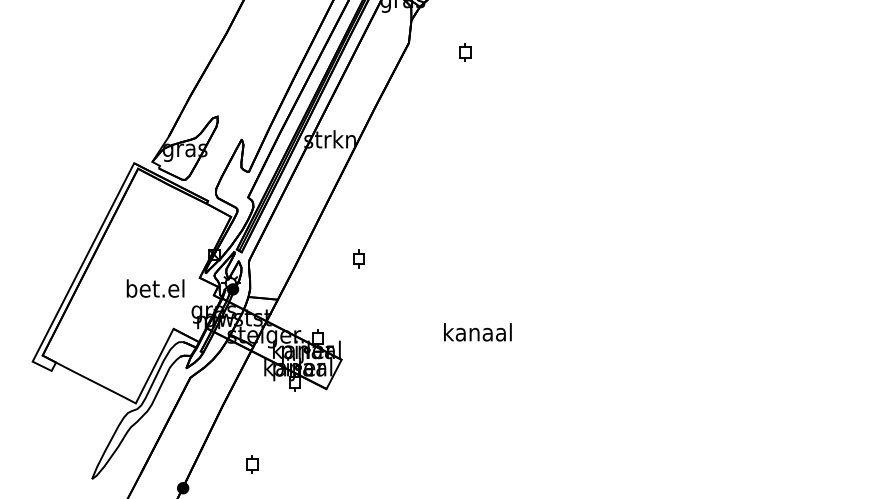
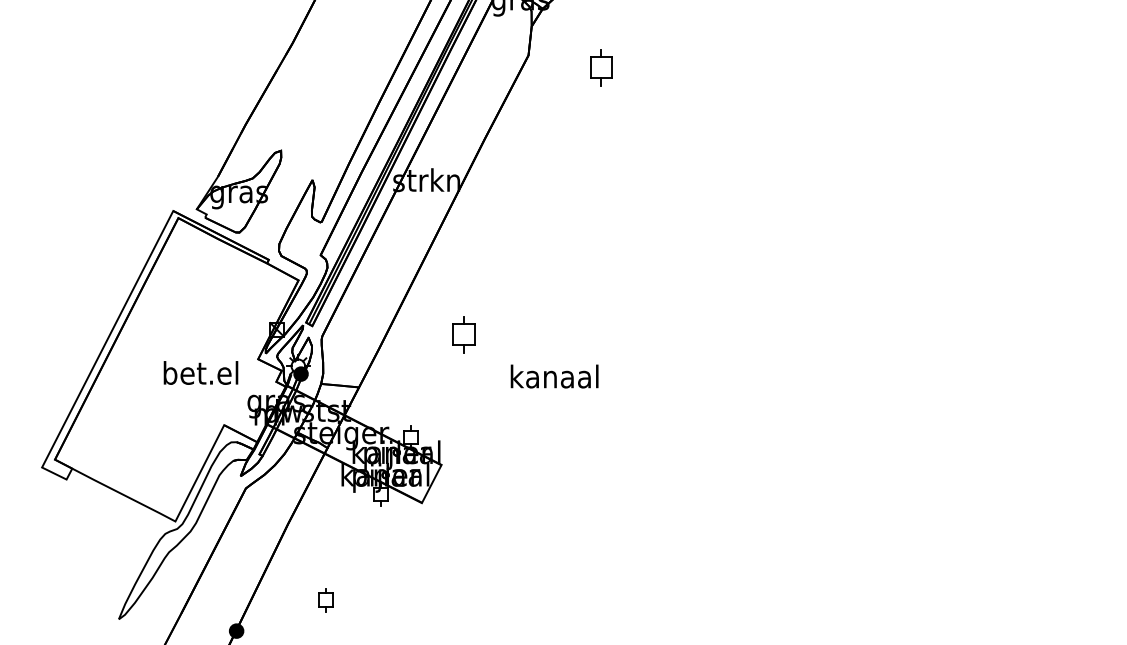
part: (465, 52) -> (601, 67), size x1.6
part: (358, 258) -> (463, 334), size x1.6
text: (477, 332) -> (554, 376), moved

